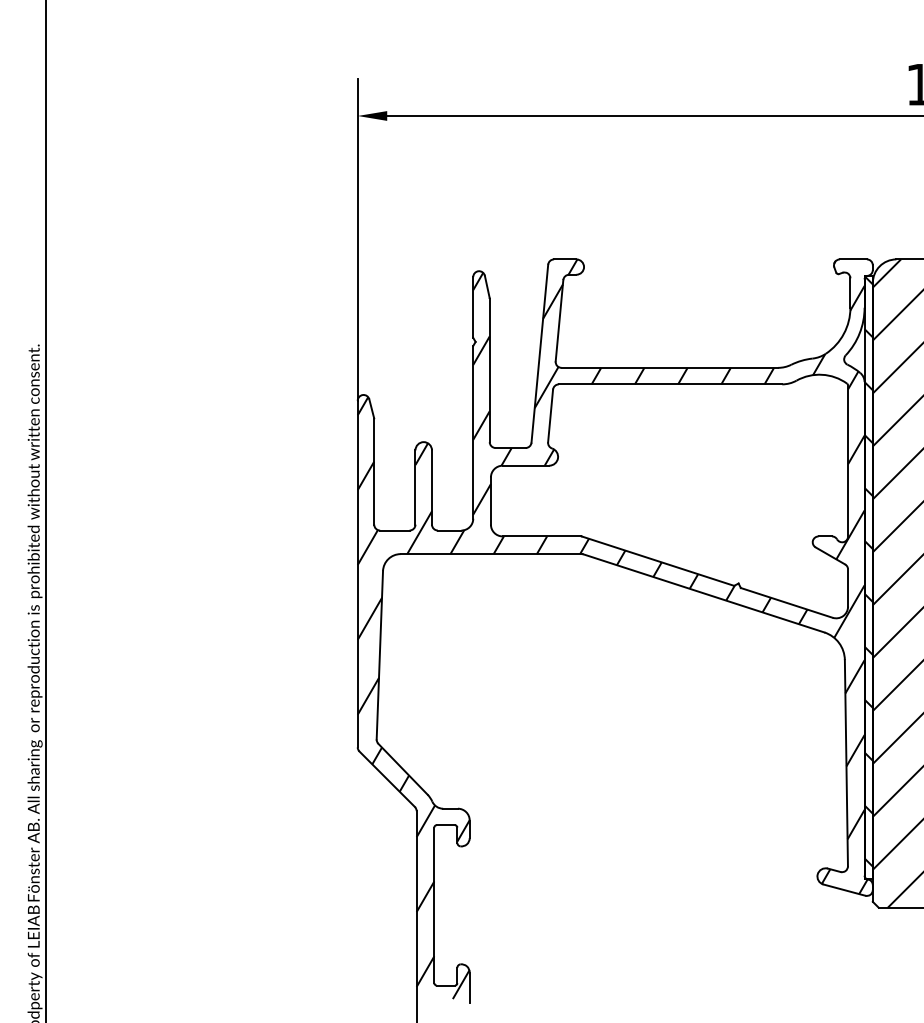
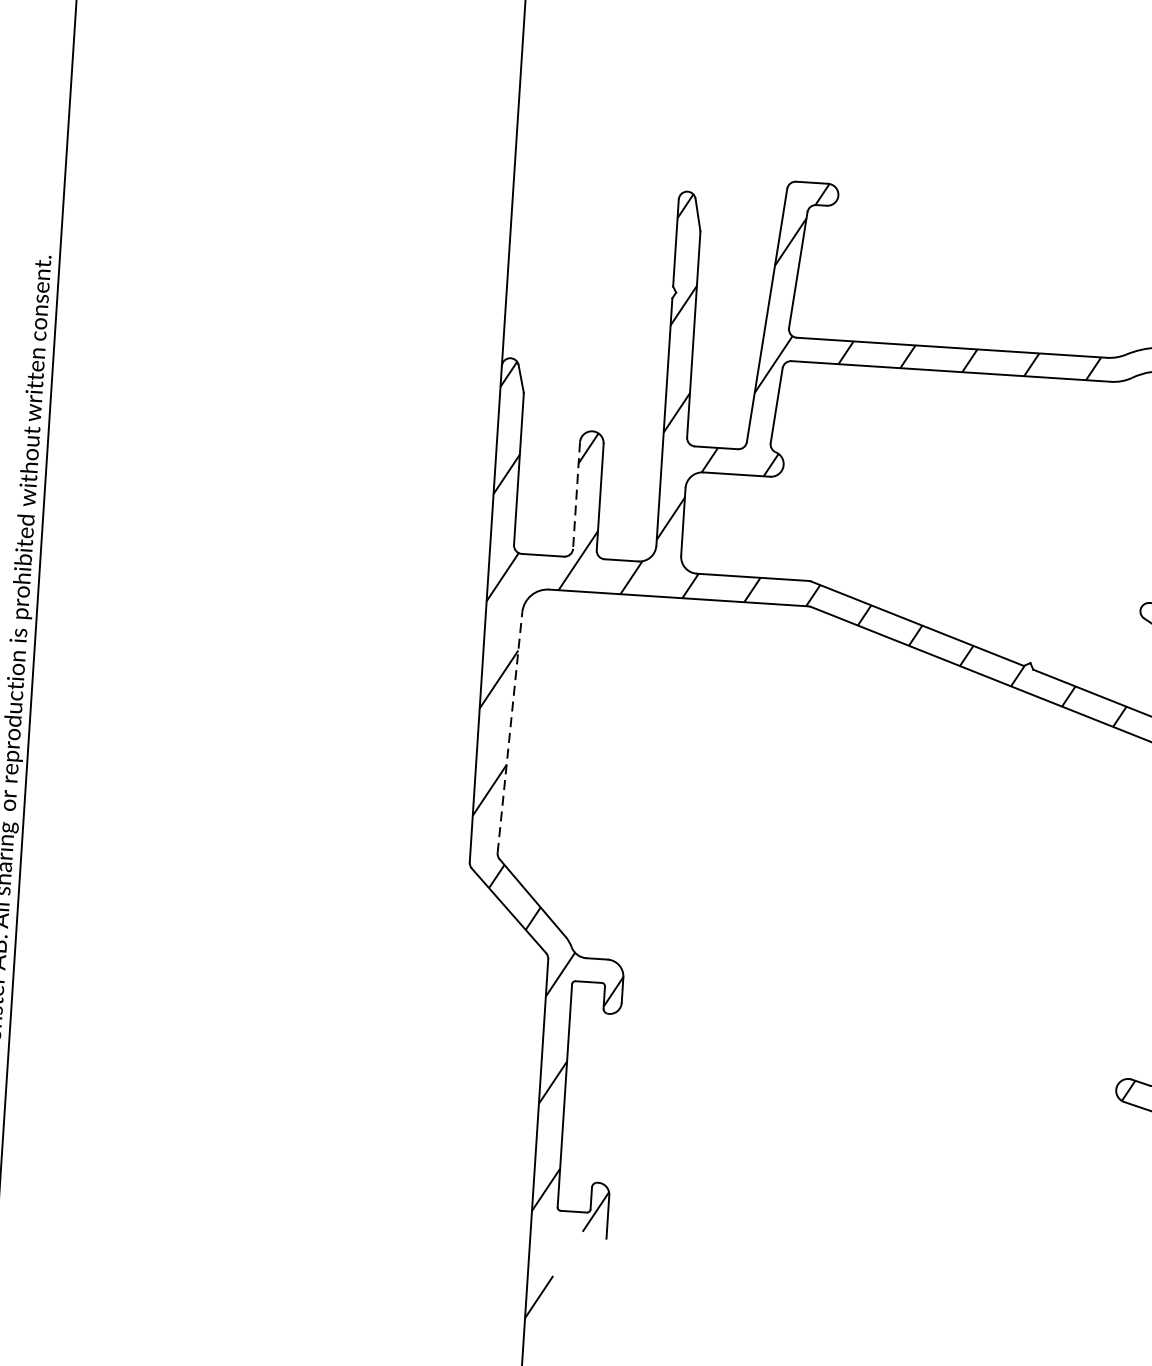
line: (415, 488) -> (576, 497), solid -> dashed
line: (379, 654) -> (509, 731), solid -> dashed

